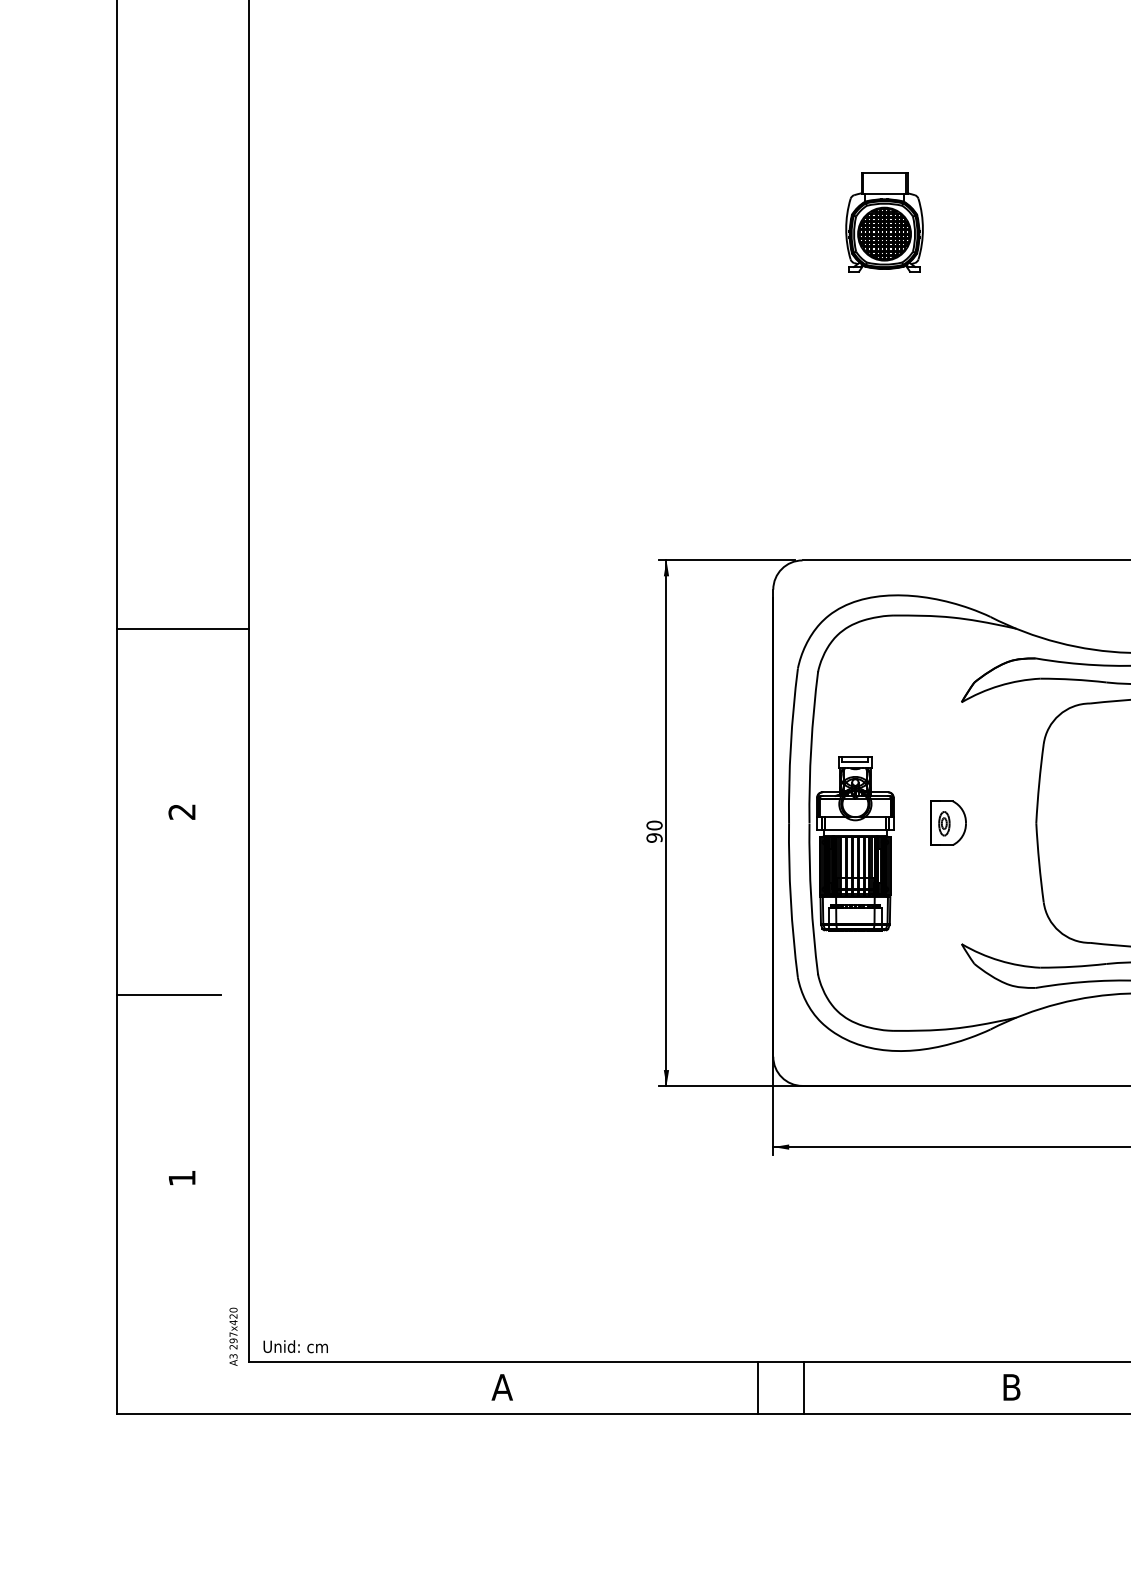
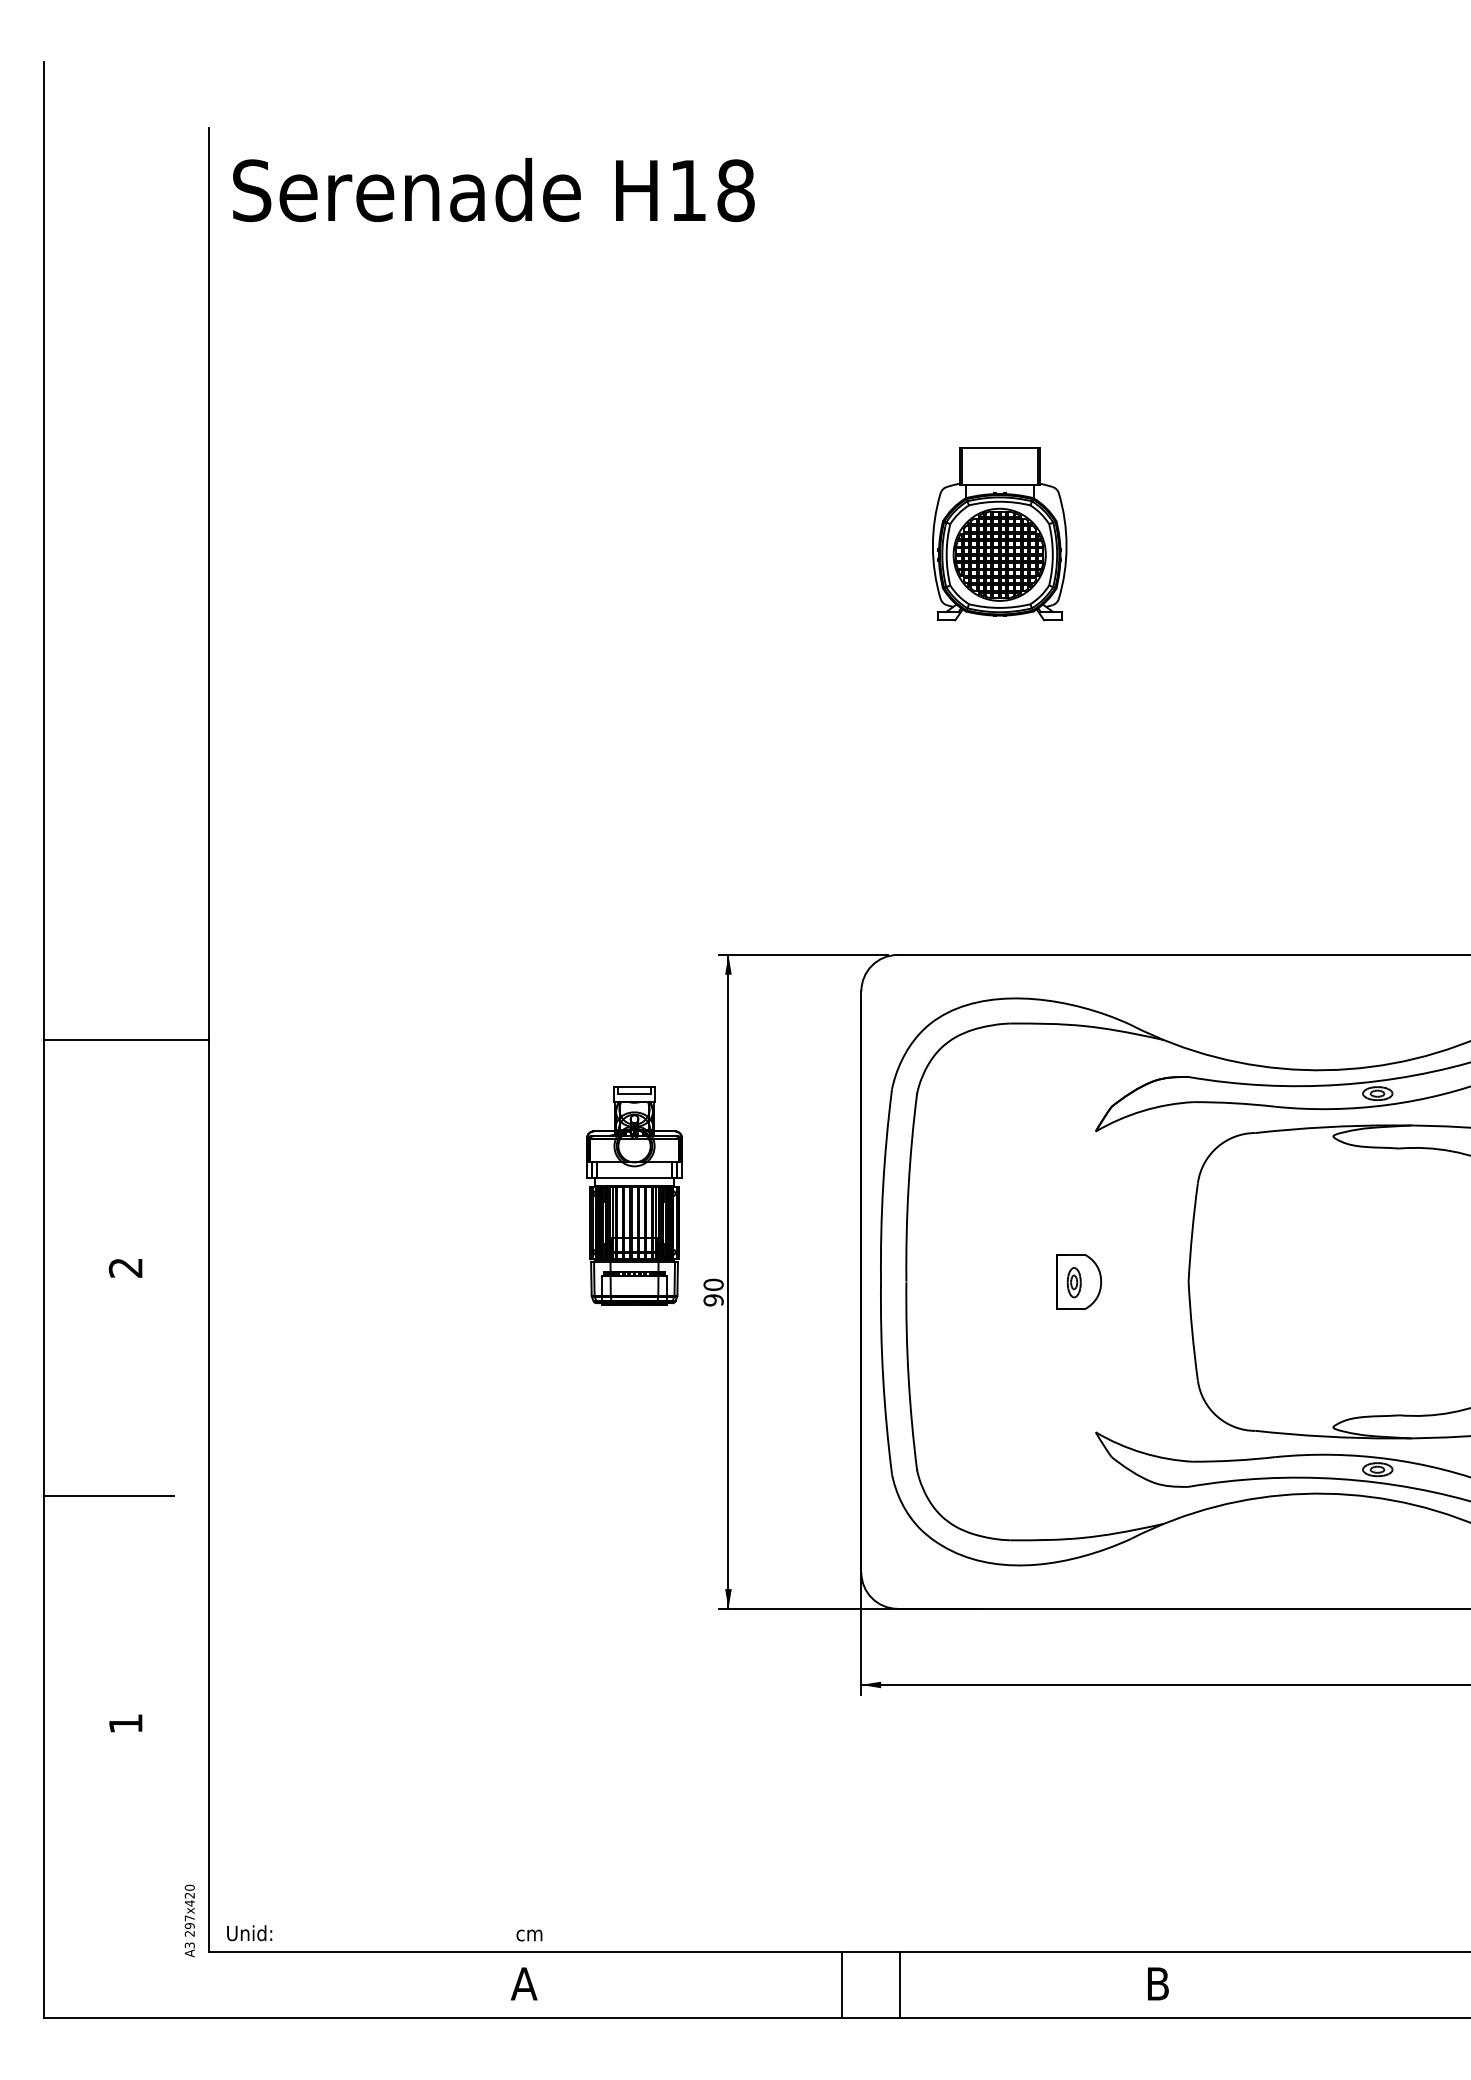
part: (884, 222) -> (999, 534), size x1.4
part: (855, 843) -> (634, 1195), moved
text: (317, 1348) -> (529, 1935), moved

